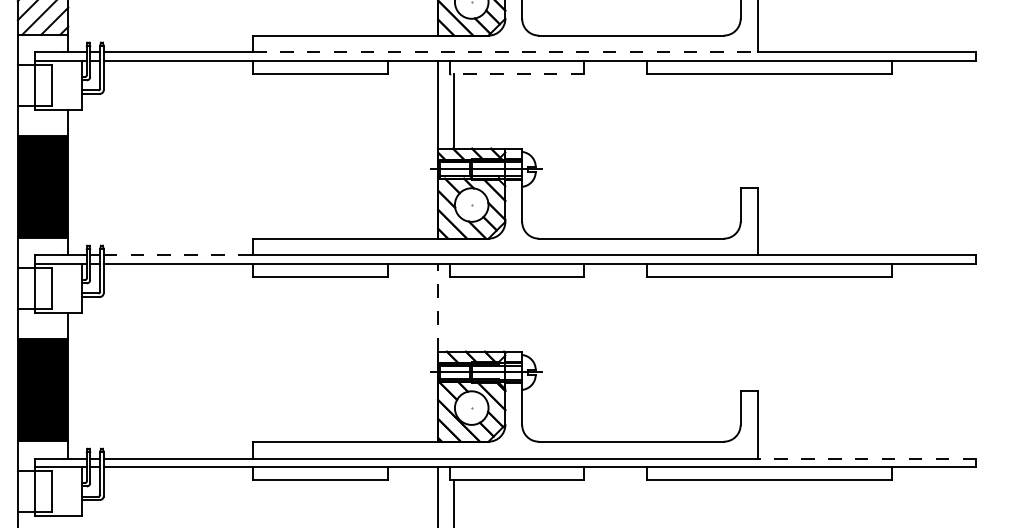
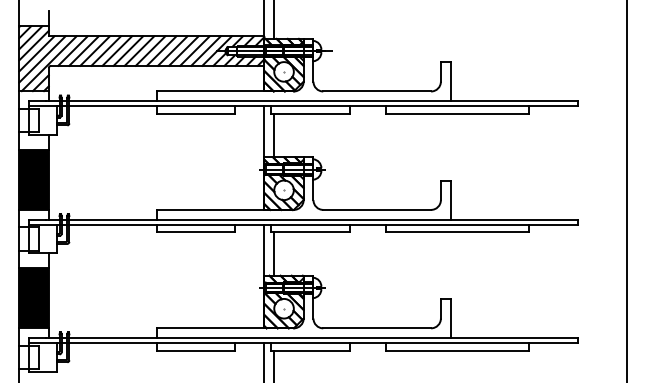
line: (506, 52) -> (304, 101), dashed -> solid
line: (517, 75) -> (310, 114), dashed -> solid
line: (177, 255) -> (112, 219), dashed -> solid
line: (438, 308) -> (264, 250), dashed -> solid
line: (453, 313) -> (273, 253), added
line: (866, 459) -> (514, 338), dashed -> solid

